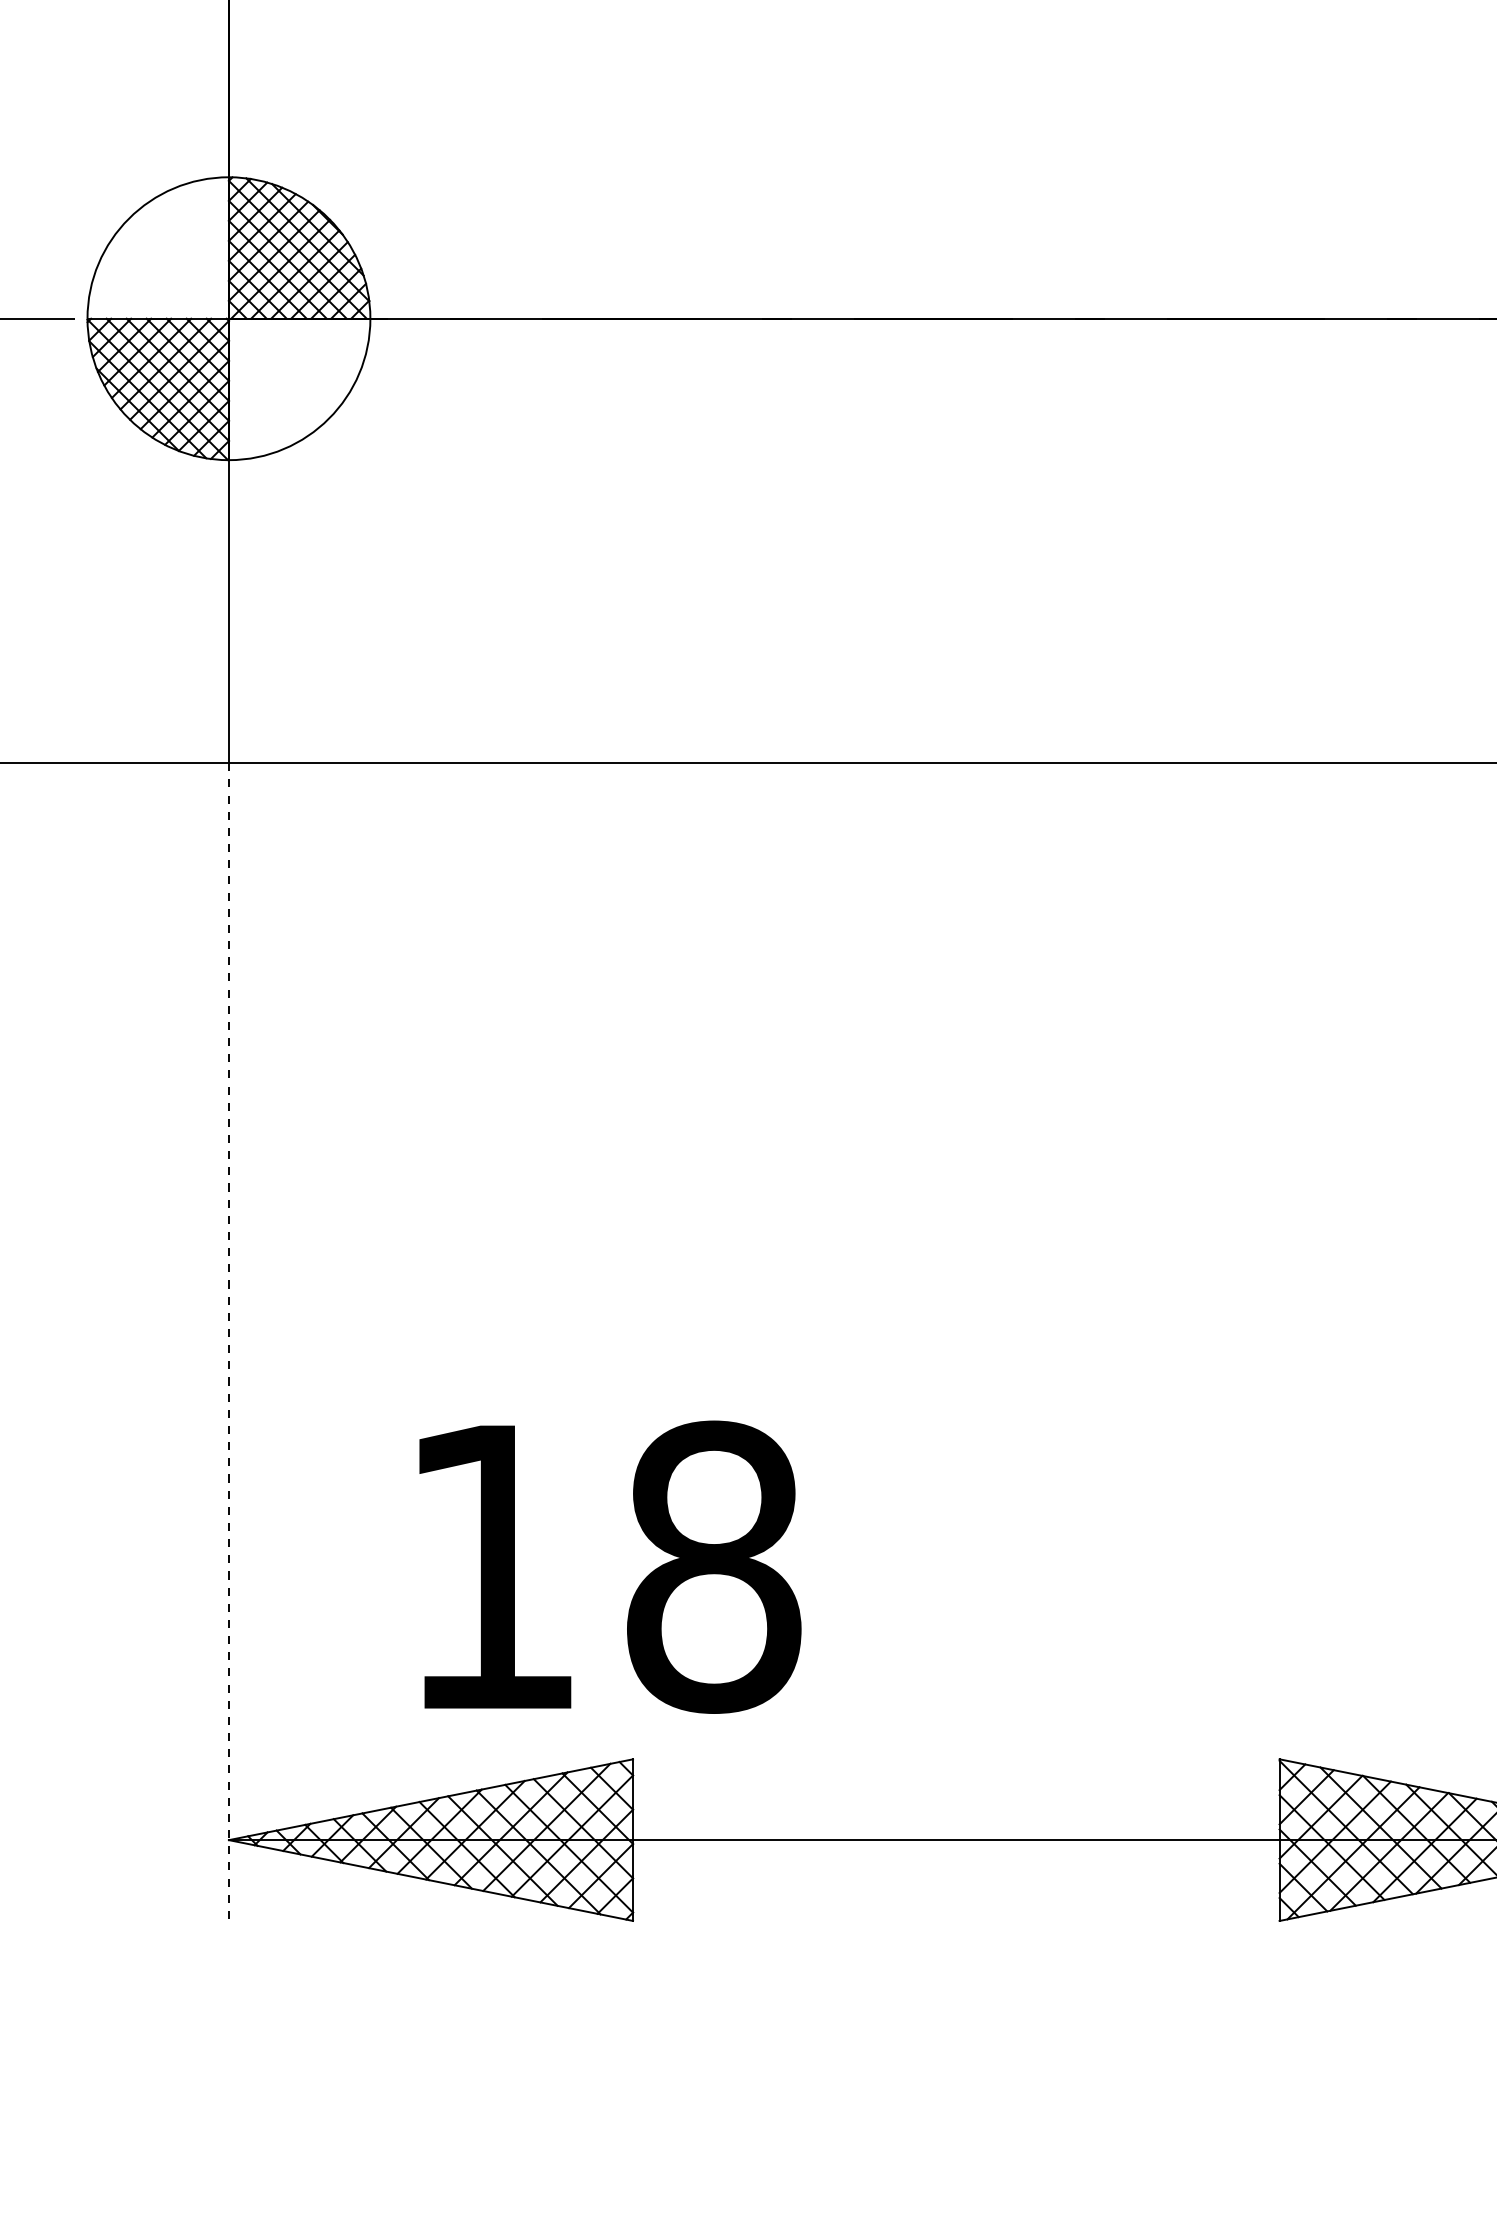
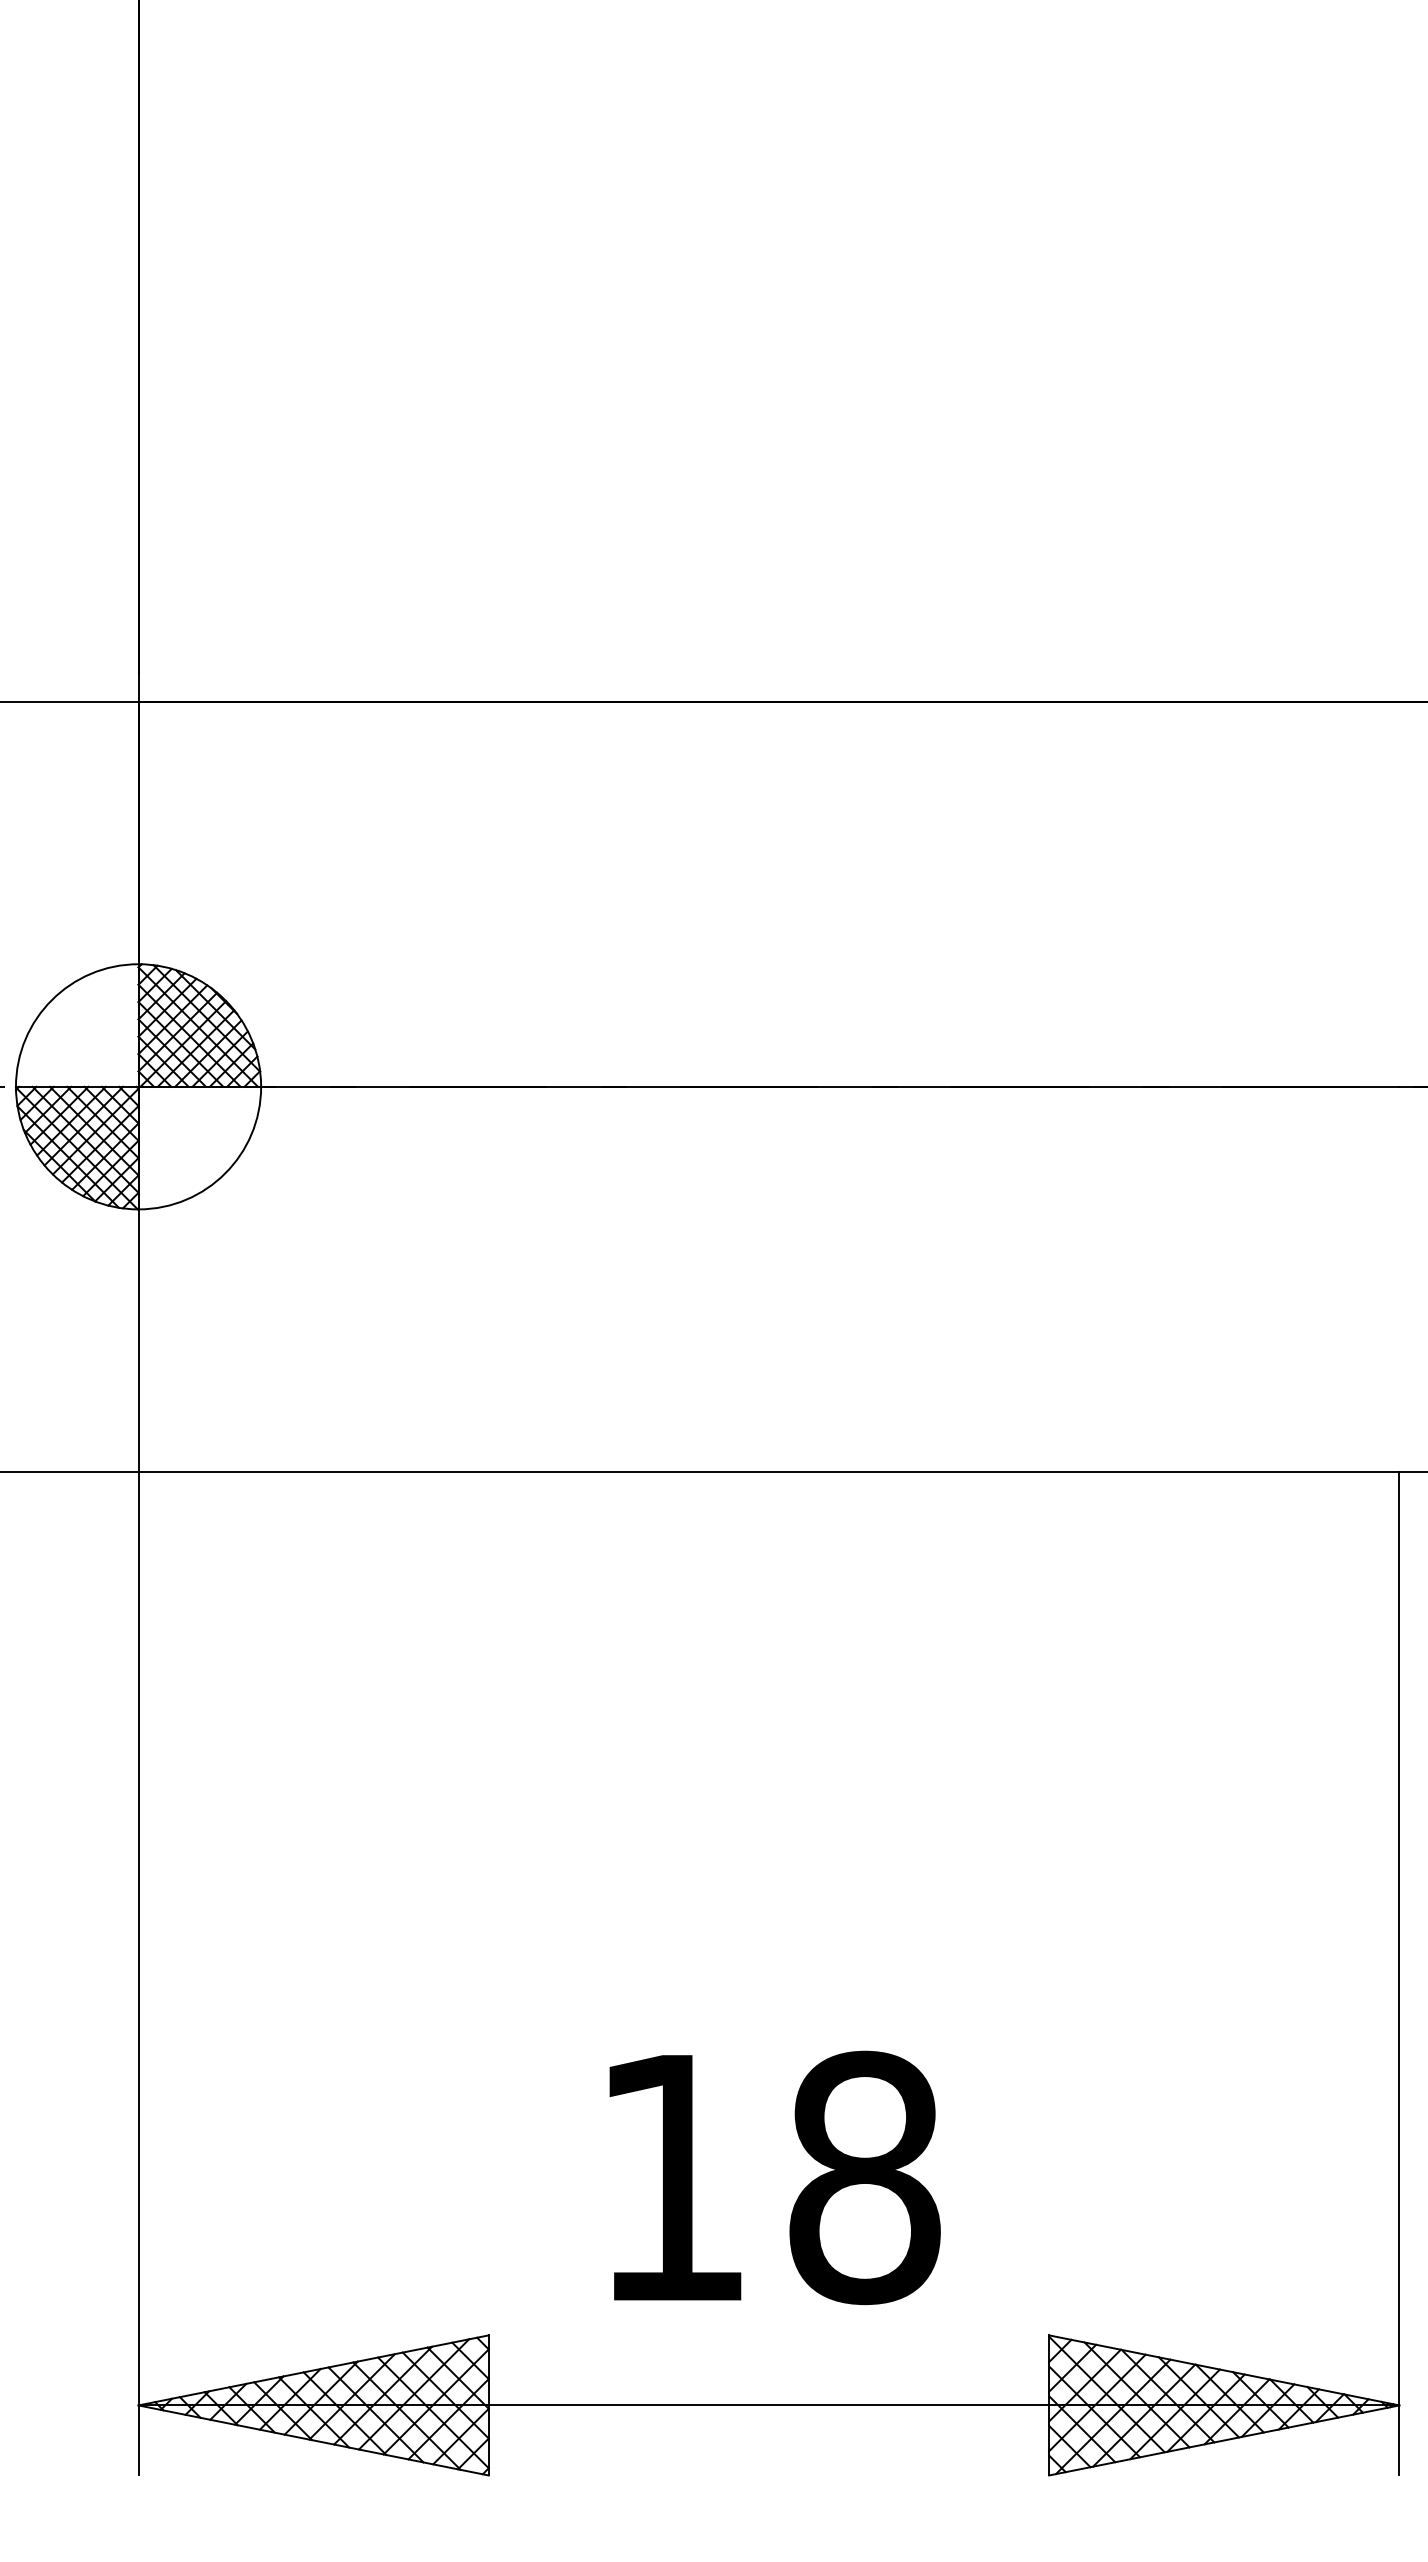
line: (228, 1341) -> (138, 1973), dashed -> solid
text: (609, 1566) -> (774, 2177), moved

